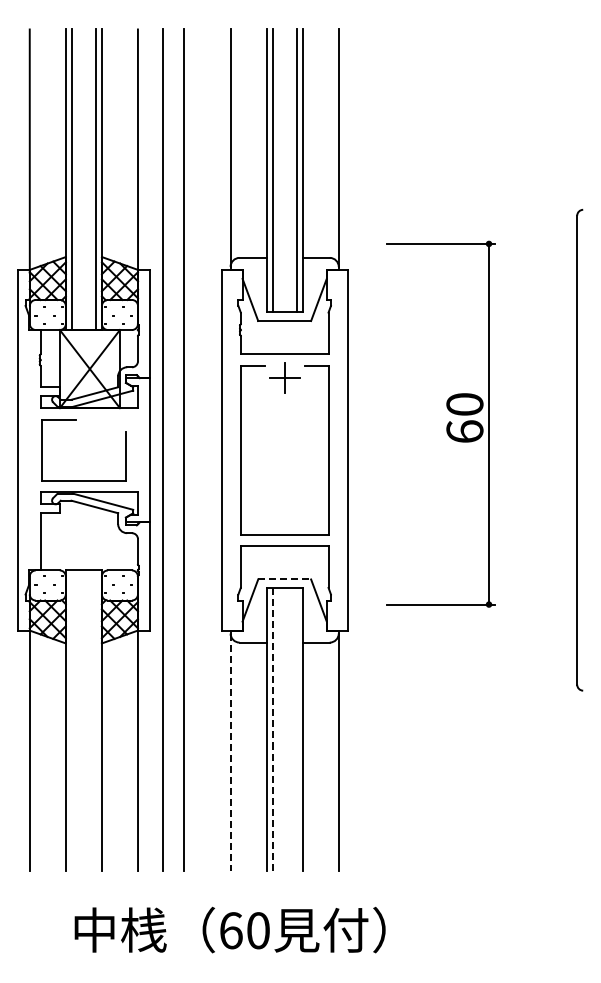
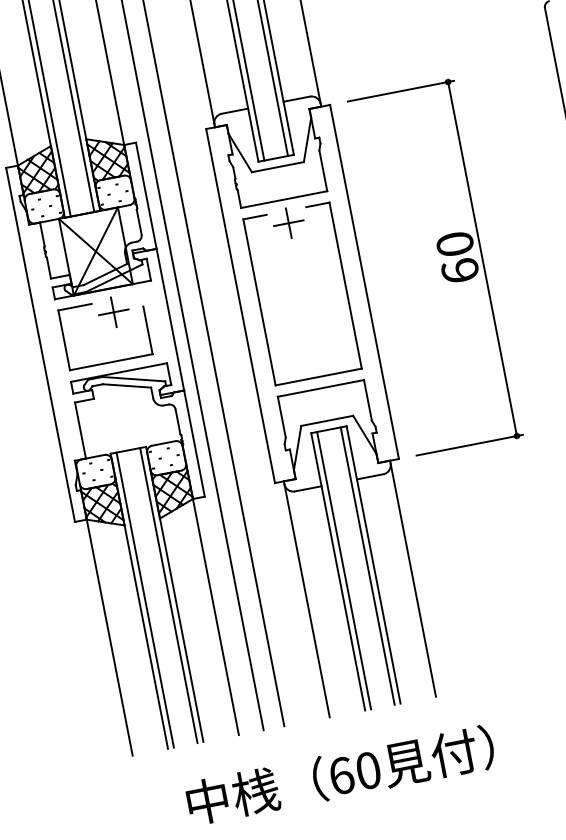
part: (446, 426) -> (441, 269), moved
part: (95, 431) -> (113, 311), added
line: (285, 579) -> (328, 420), dashed -> solid
line: (71, 720) -> (144, 599), added
line: (95, 720) -> (168, 595), added
line: (296, 729) -> (367, 565), added
line: (272, 730) -> (344, 571), dashed -> solid
line: (230, 752) -> (307, 601), dashed -> solid

